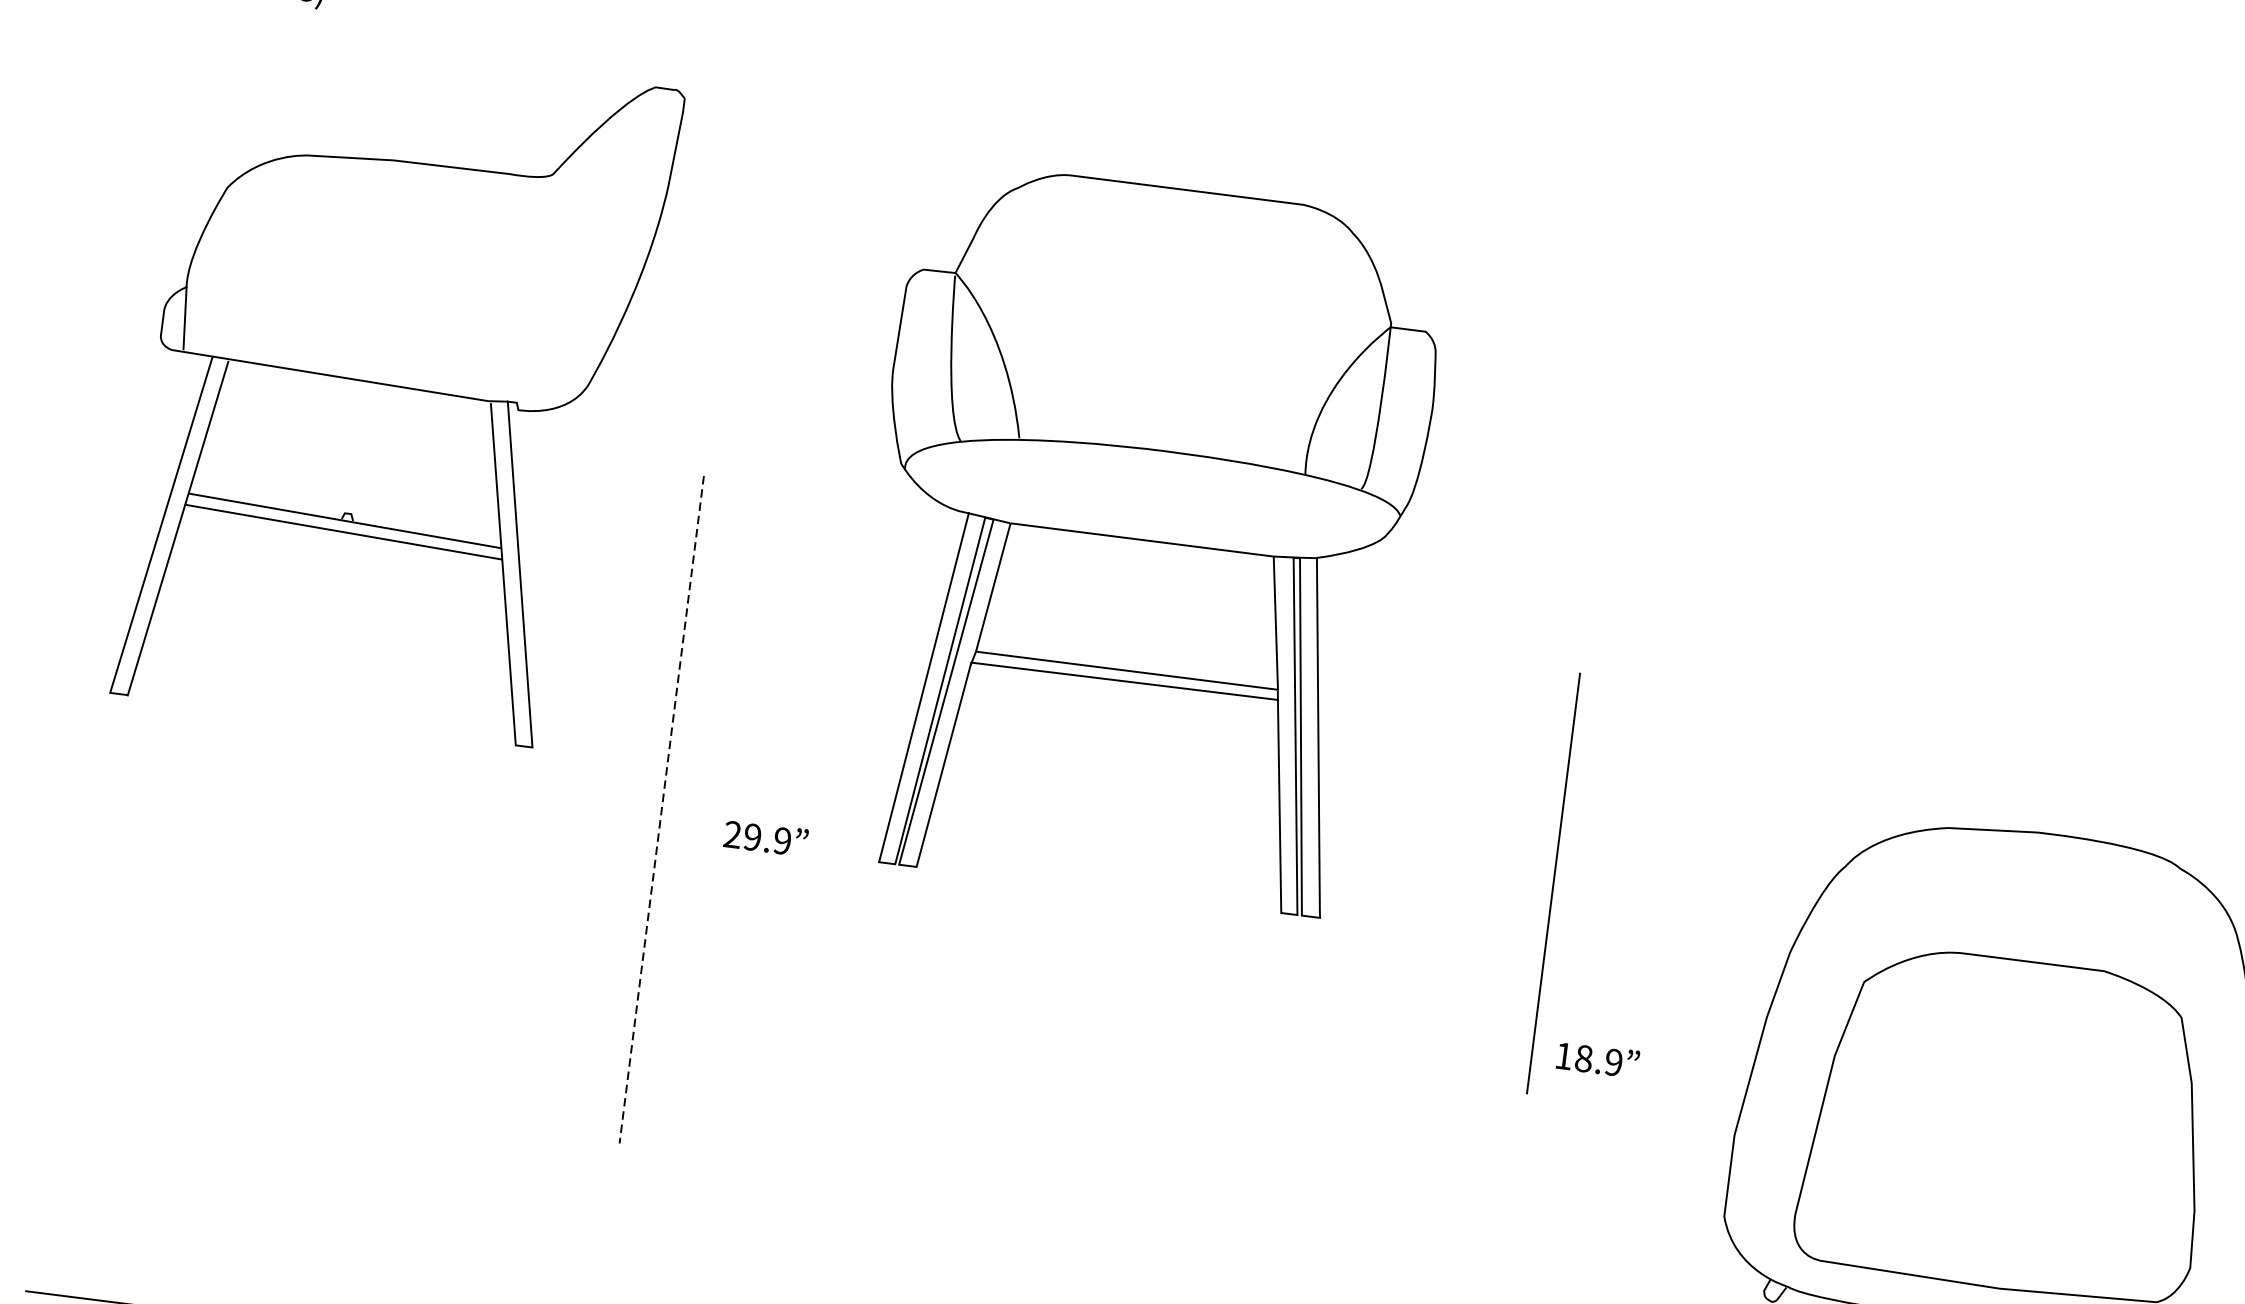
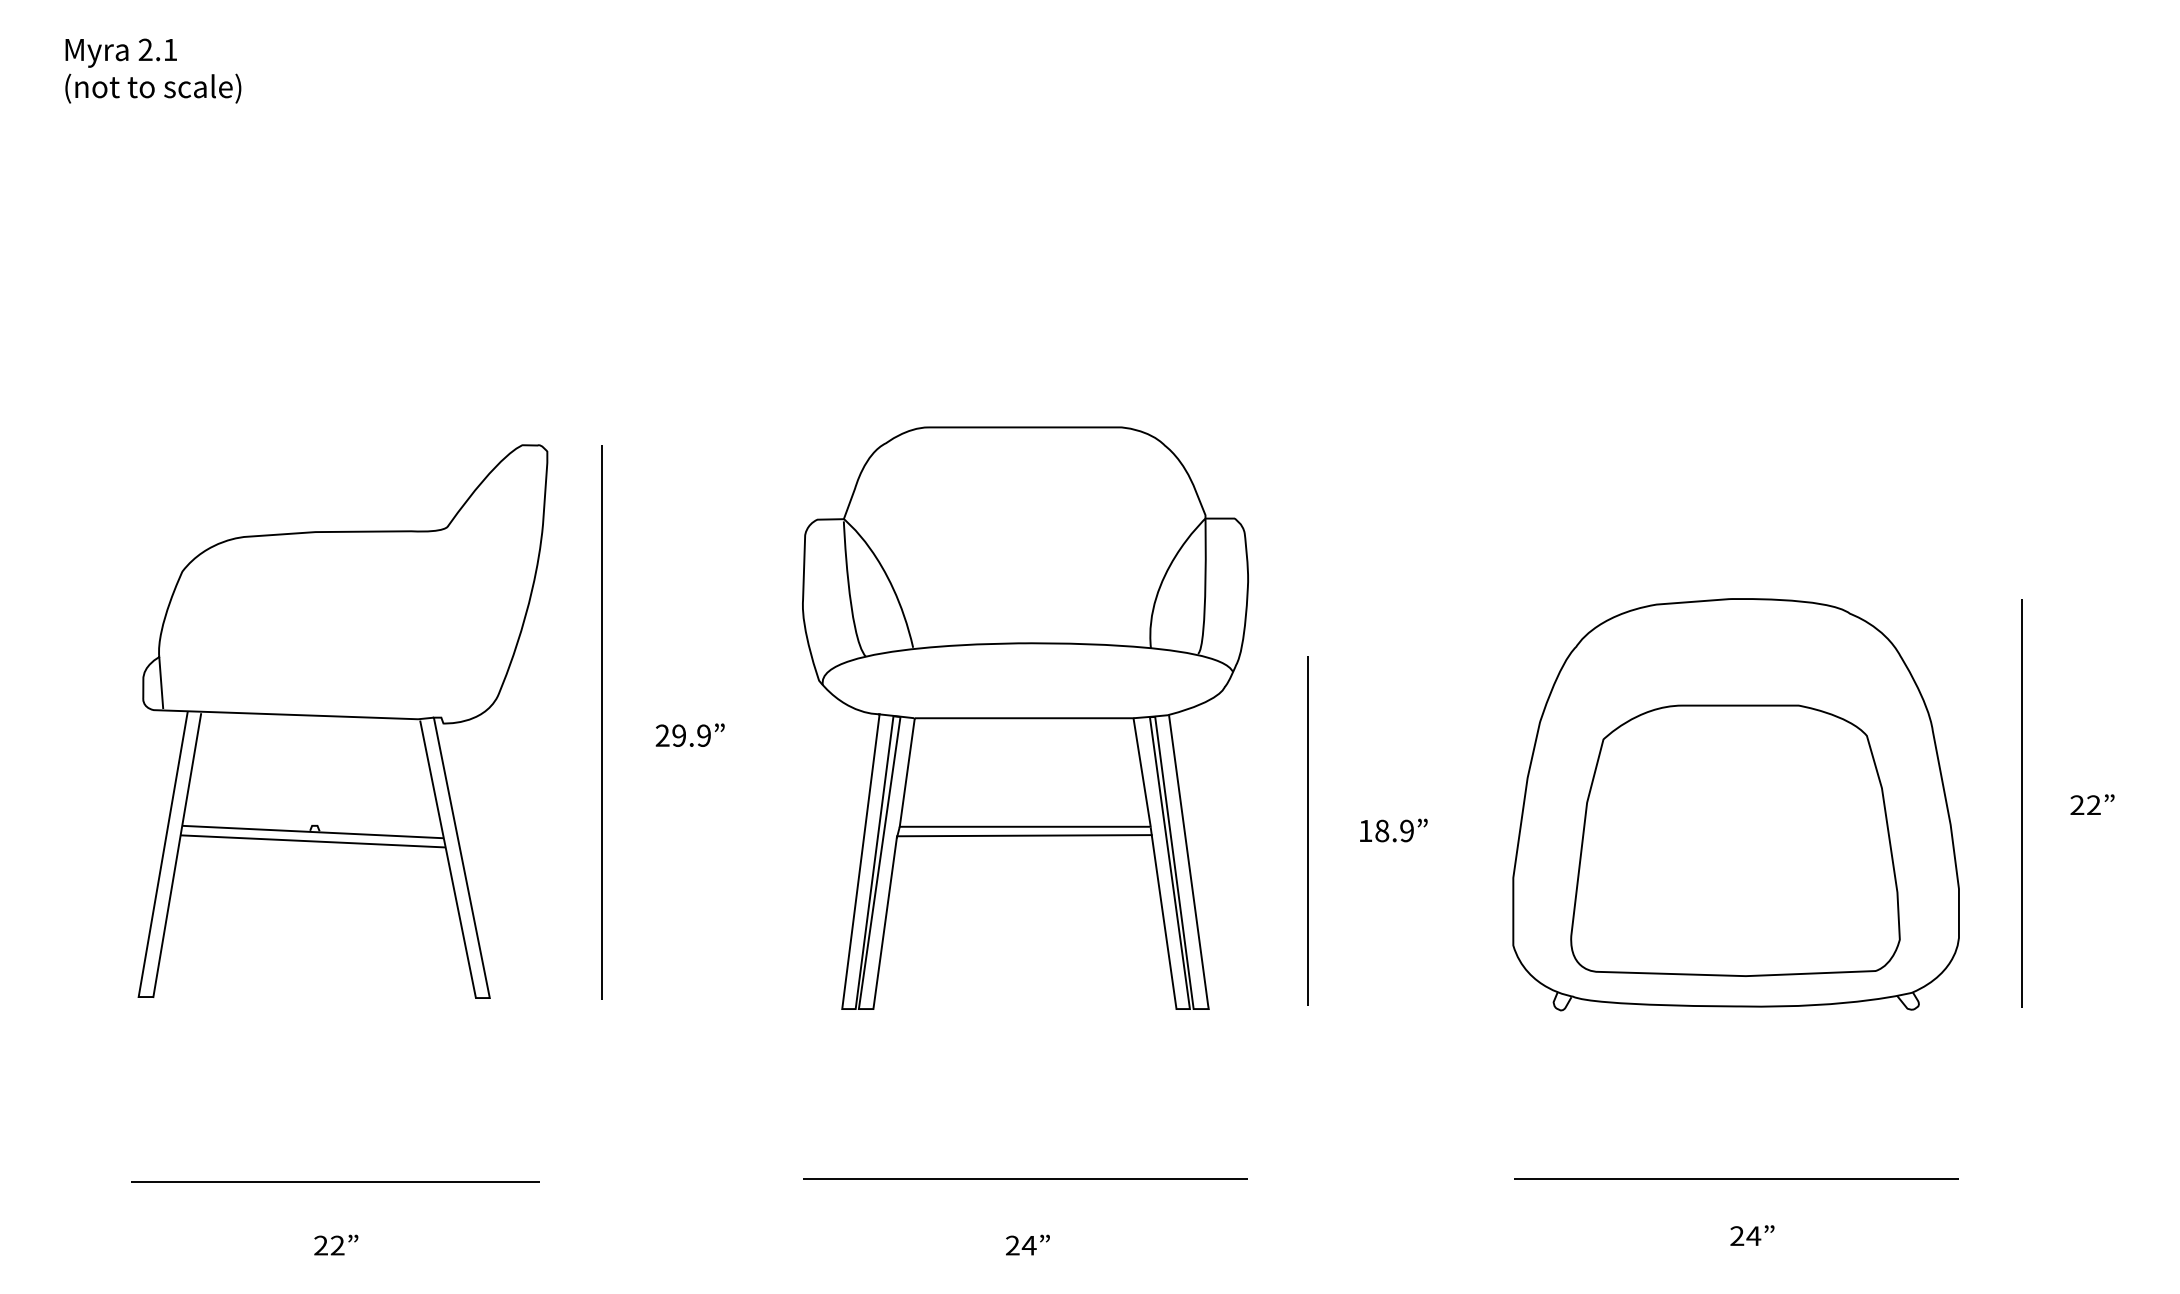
part: (397, 392) -> (342, 721), moved
part: (1143, 539) -> (1025, 717), moved
line: (662, 810) -> (602, 723), dashed -> solid
line: (1552, 883) -> (1307, 830), moved

